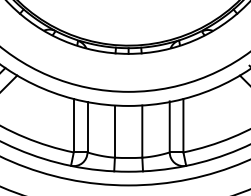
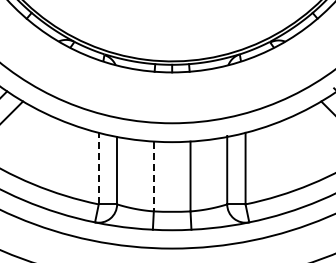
line: (73, 125) -> (98, 168), solid -> dashed
line: (114, 131) -> (153, 176), solid -> dashed

